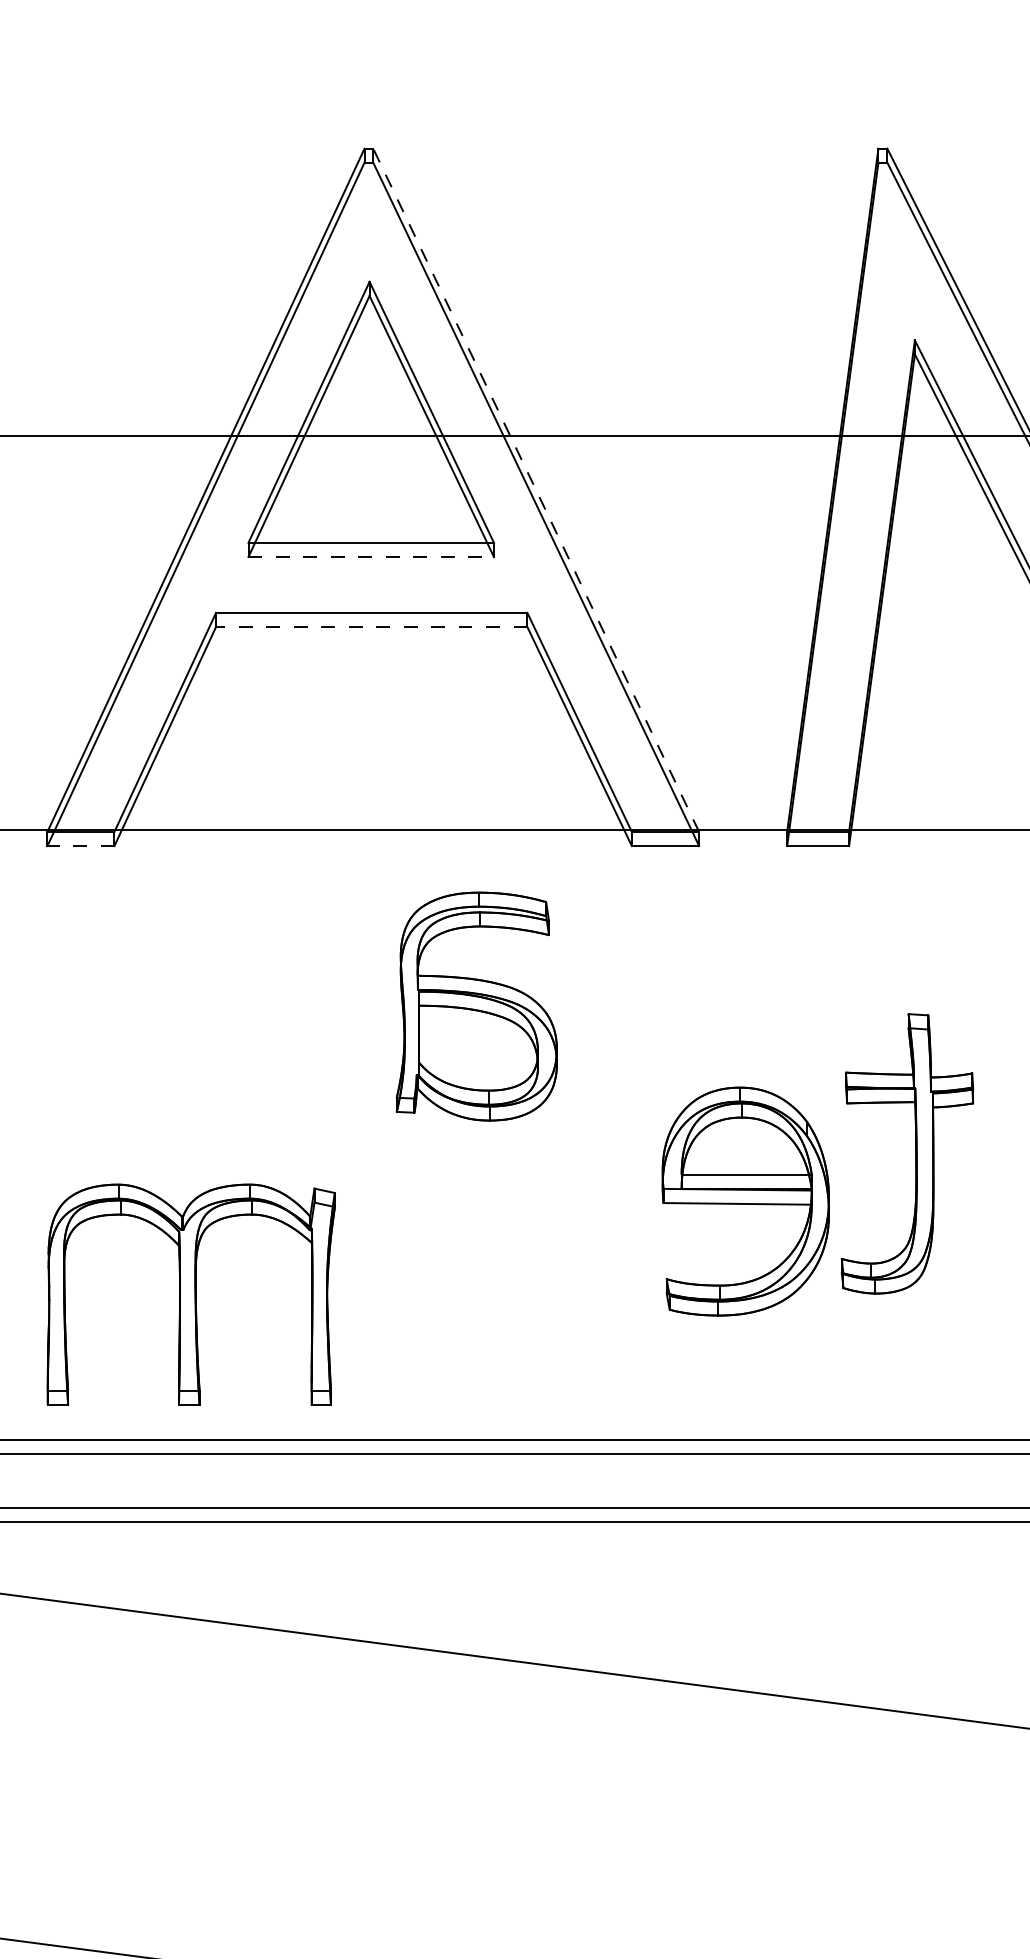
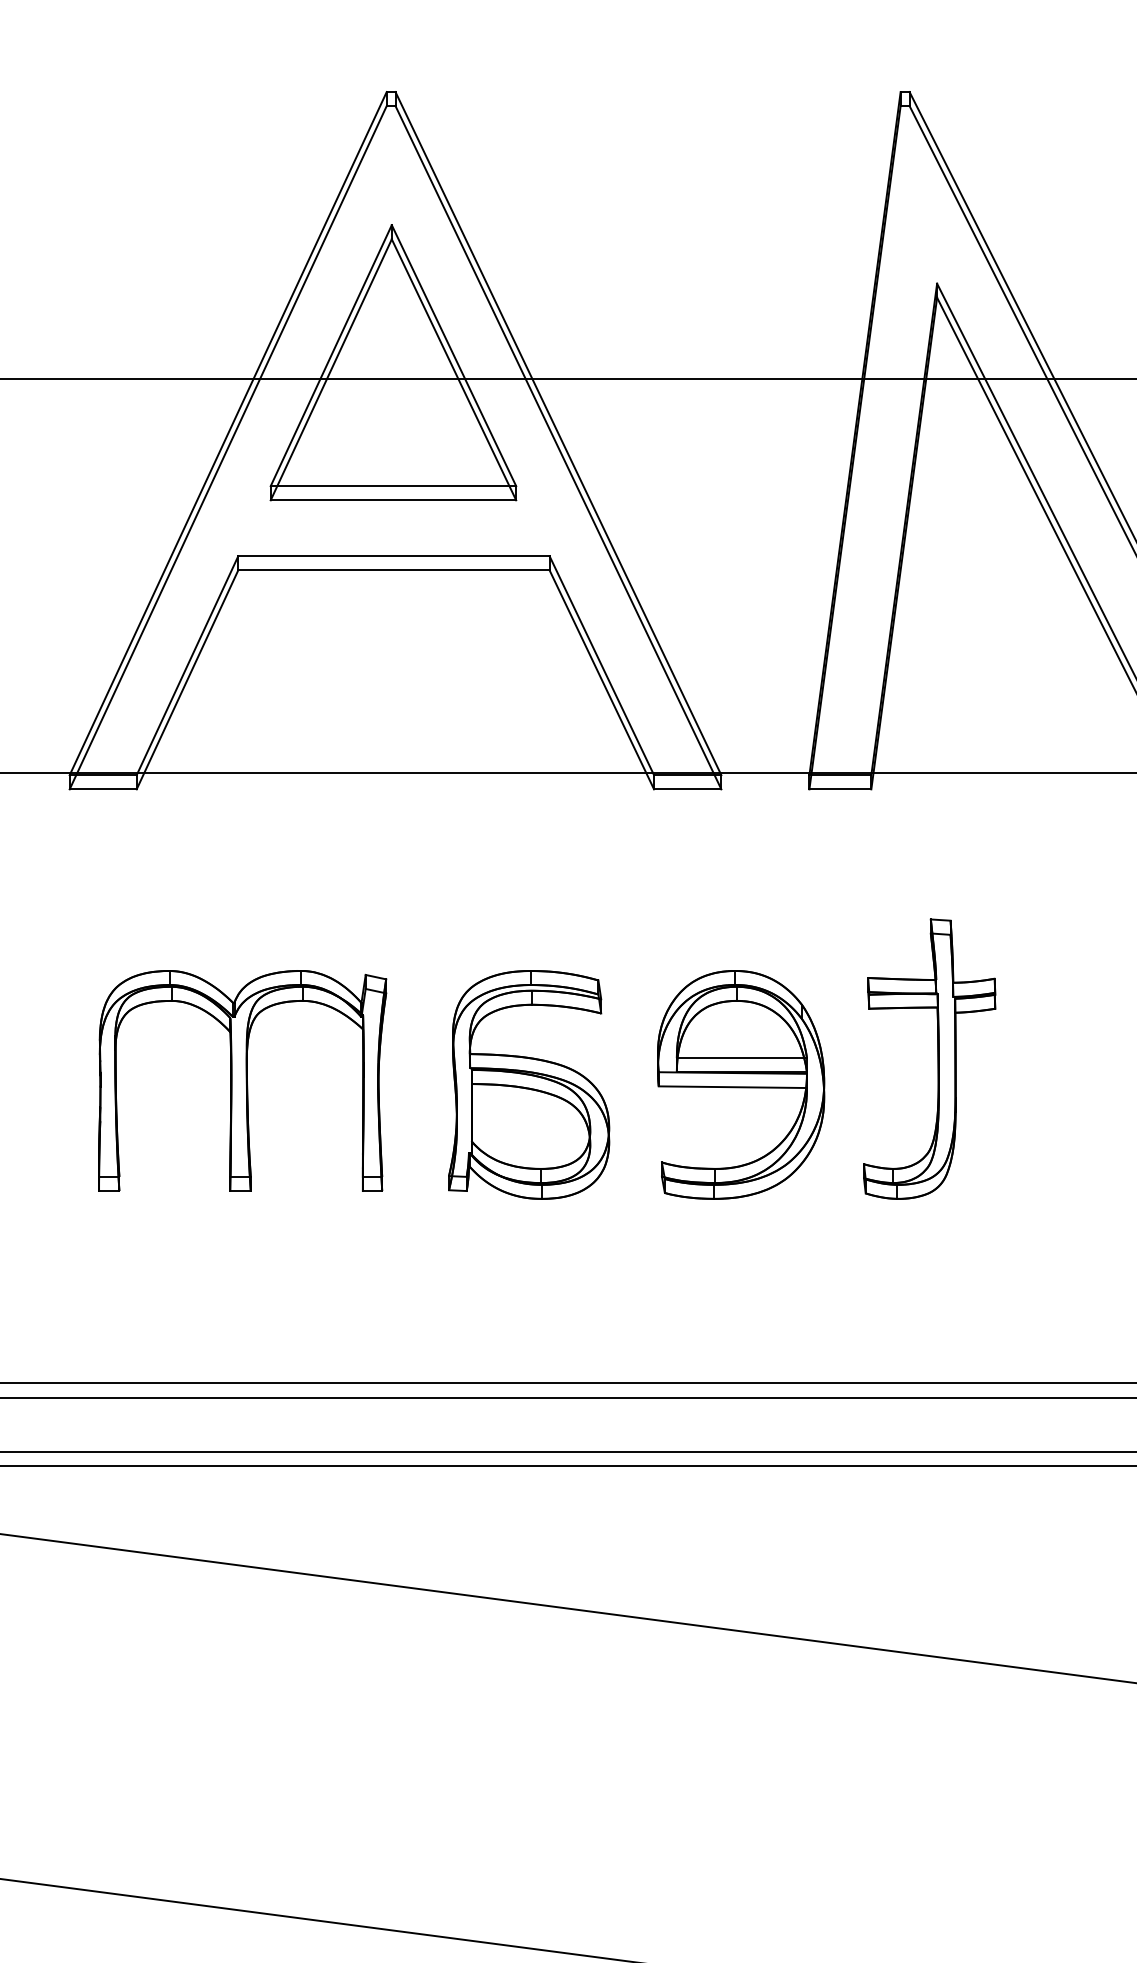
line: (536, 490) -> (558, 433), dashed -> solid
line: (371, 557) -> (393, 500), dashed -> solid
line: (371, 627) -> (393, 570), dashed -> solid
line: (81, 846) -> (103, 789), dashed -> solid
part: (477, 1006) -> (529, 1084), moved
part: (915, 1153) -> (937, 1058), moved
part: (746, 1201) -> (741, 1084), moved
part: (191, 1294) -> (242, 1080), moved

